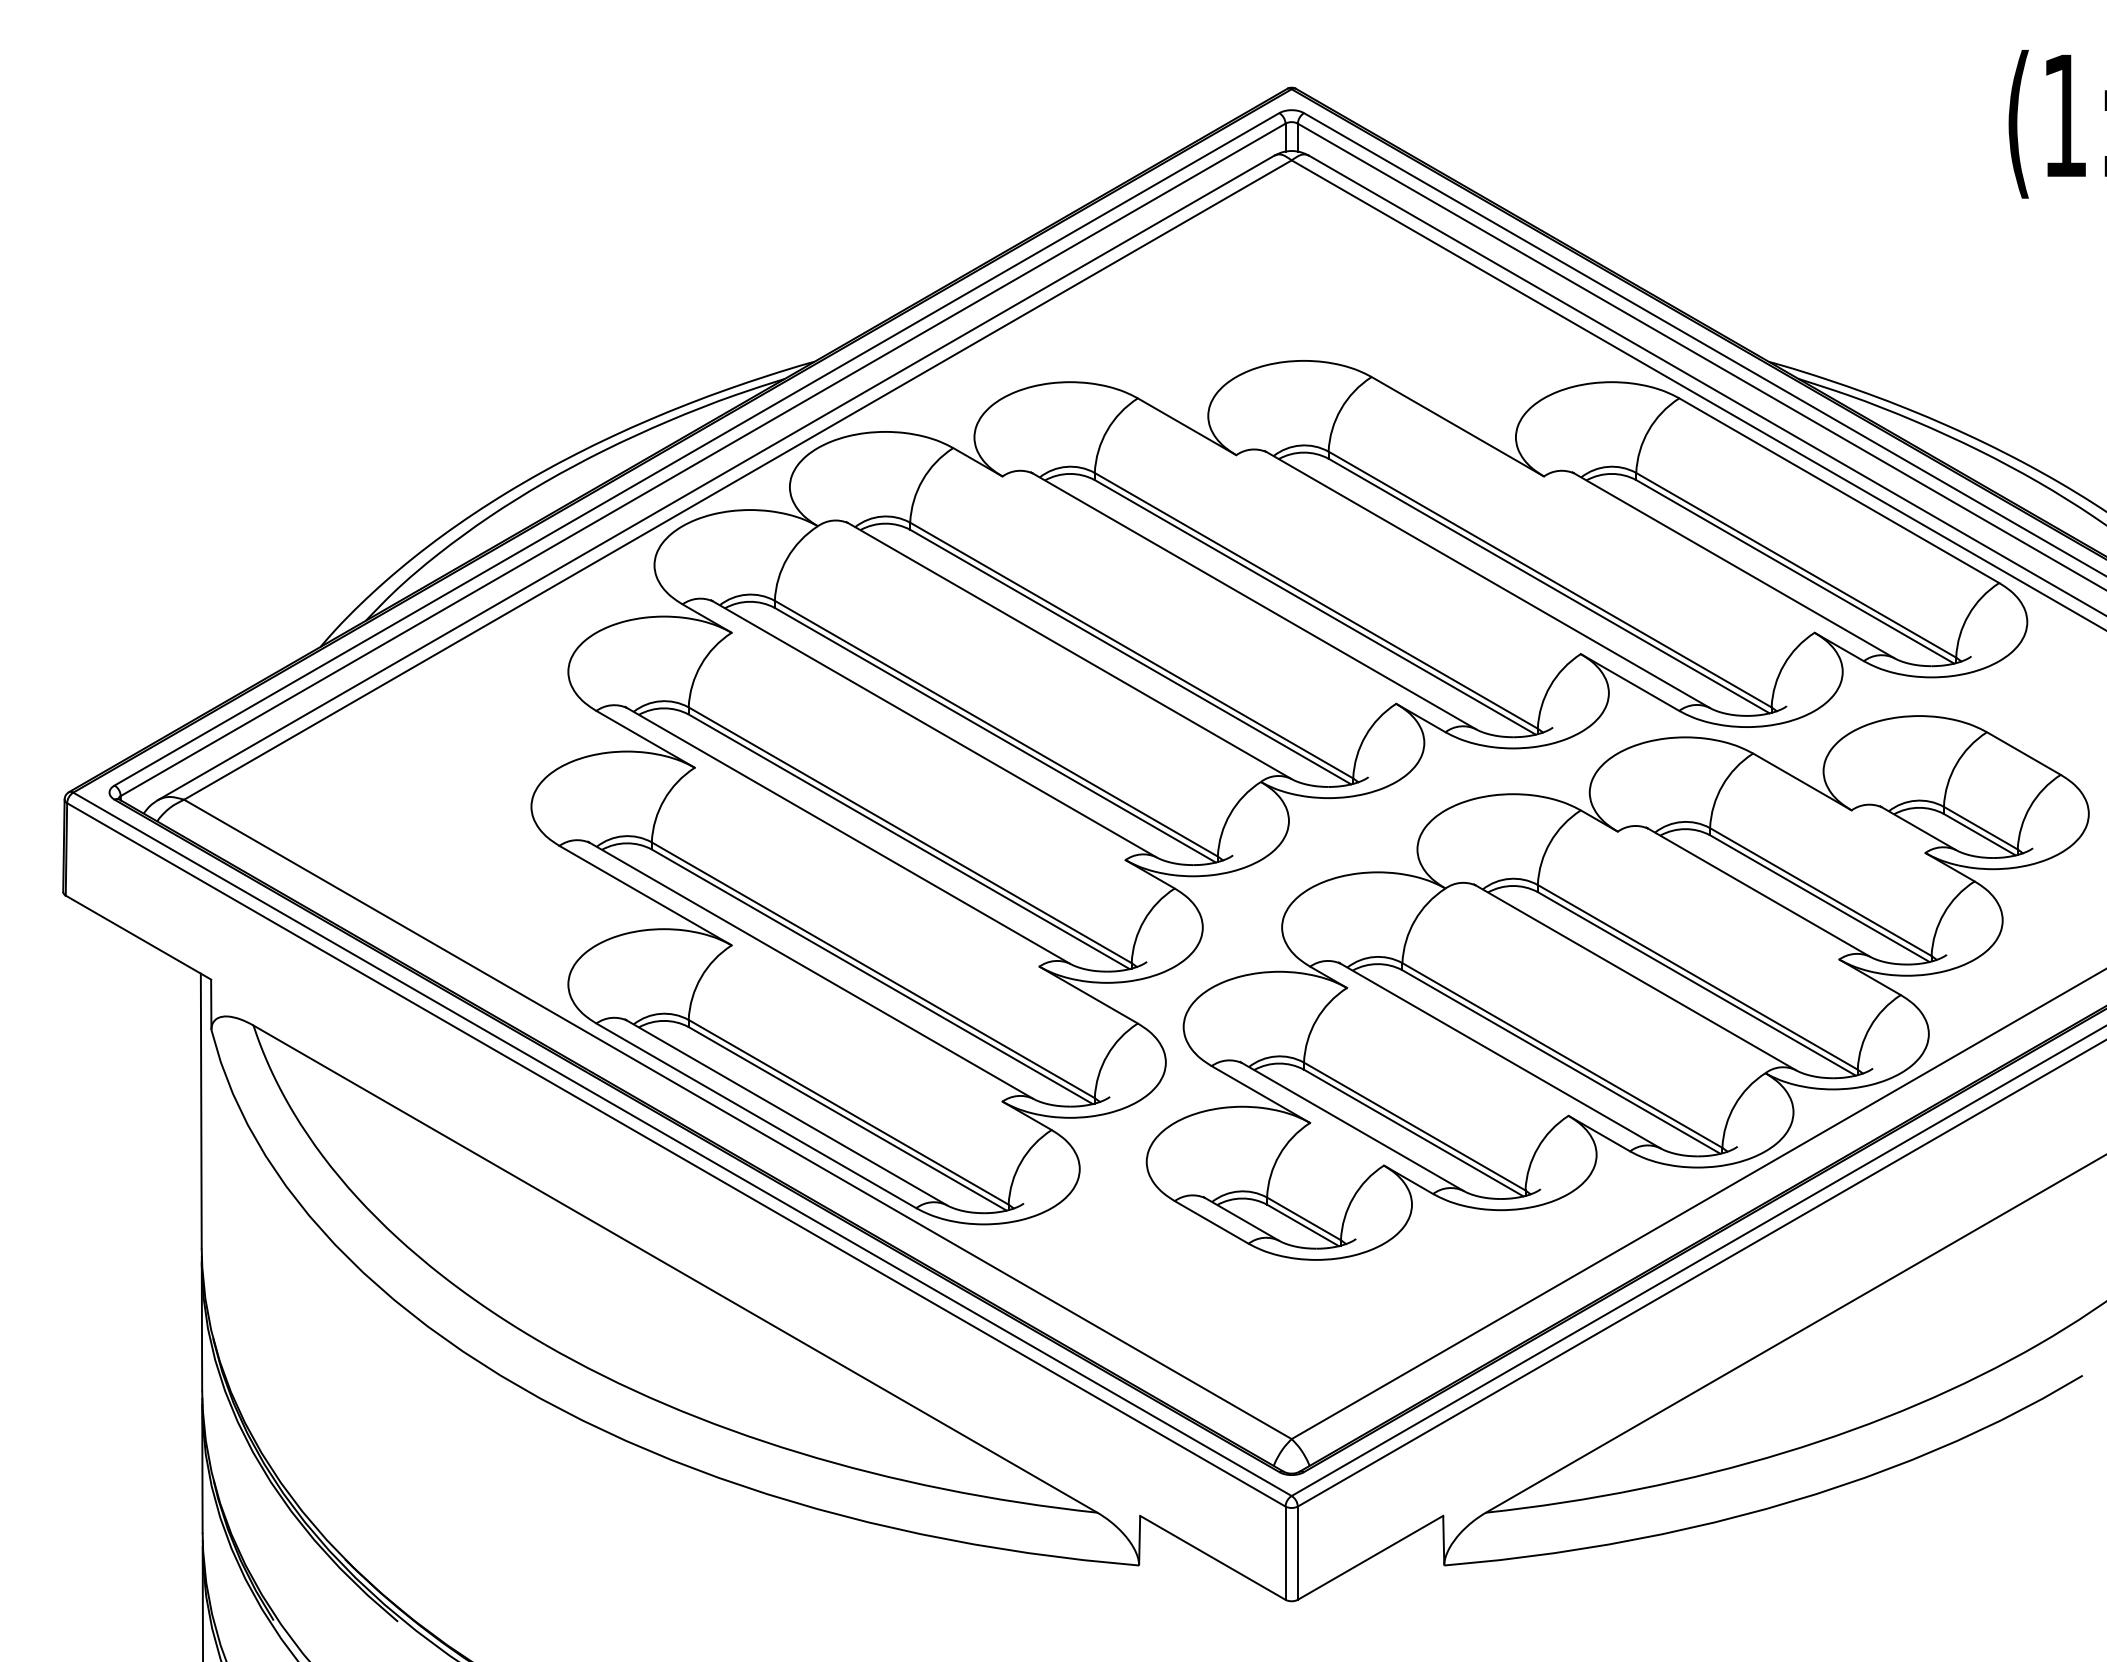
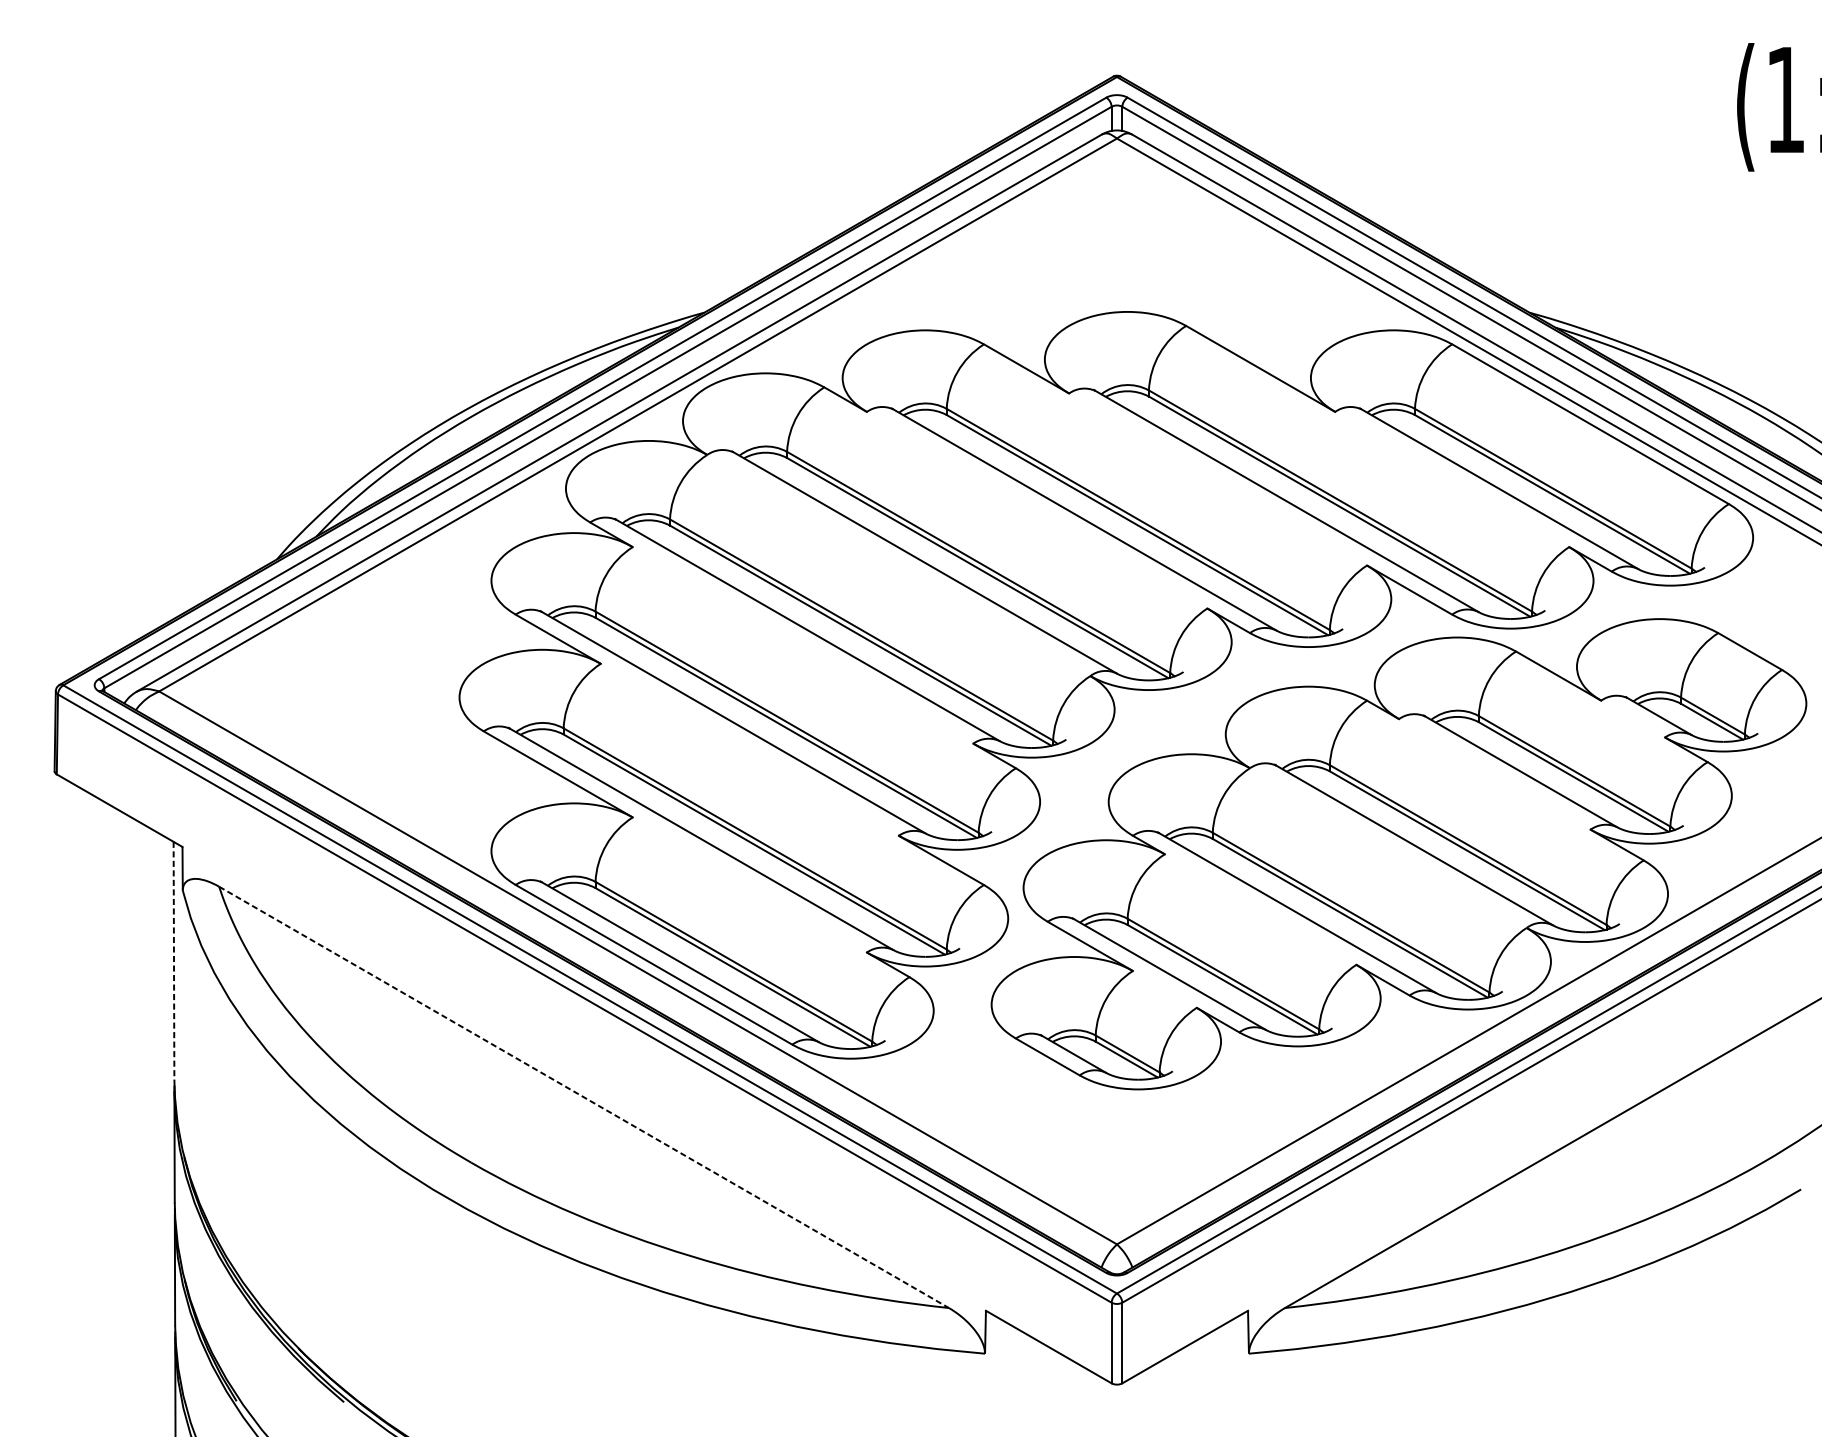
line: (201, 1111) -> (174, 961), solid -> dashed
line: (675, 1269) -> (584, 1097), solid -> dashed

